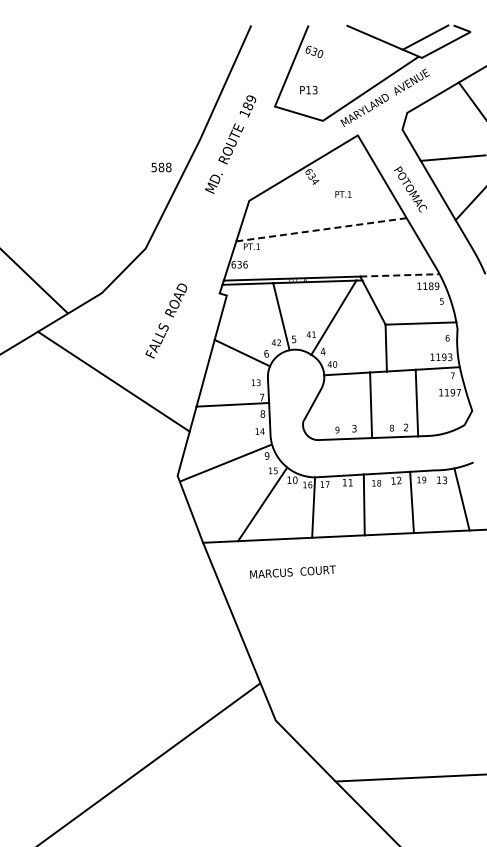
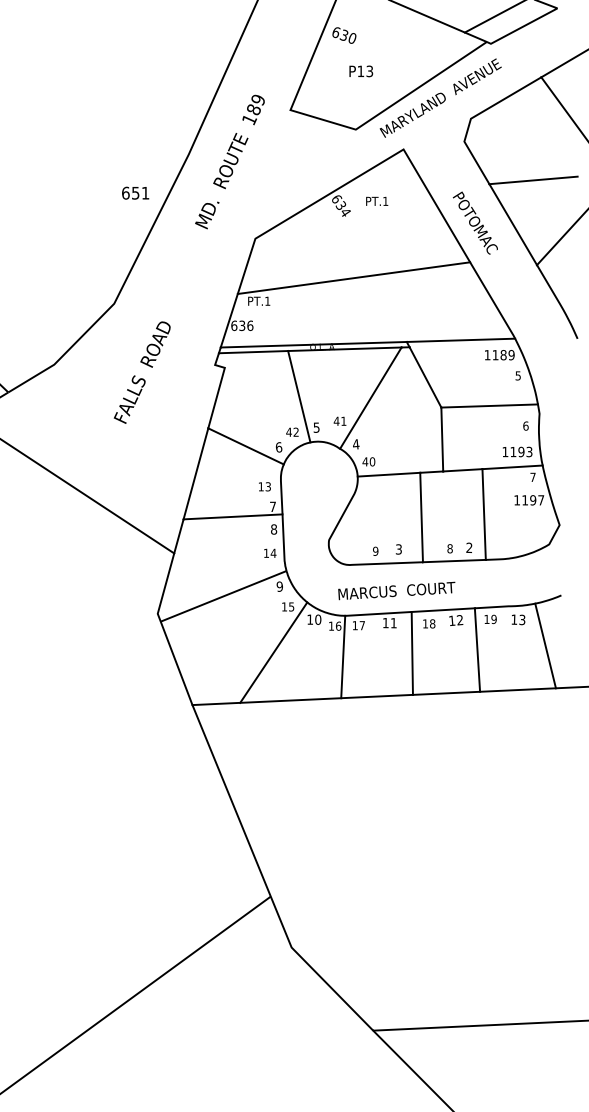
text: (308, 90) -> (360, 71), moved
text: (161, 167) -> (135, 193), 588 -> 651
text: (343, 194) -> (377, 201), moved
line: (321, 229) -> (353, 277), dashed -> solid
line: (399, 275) -> (460, 340), dashed -> solid
text: (165, 320) -> (141, 371), moved
text: (292, 571) -> (396, 590), moved

